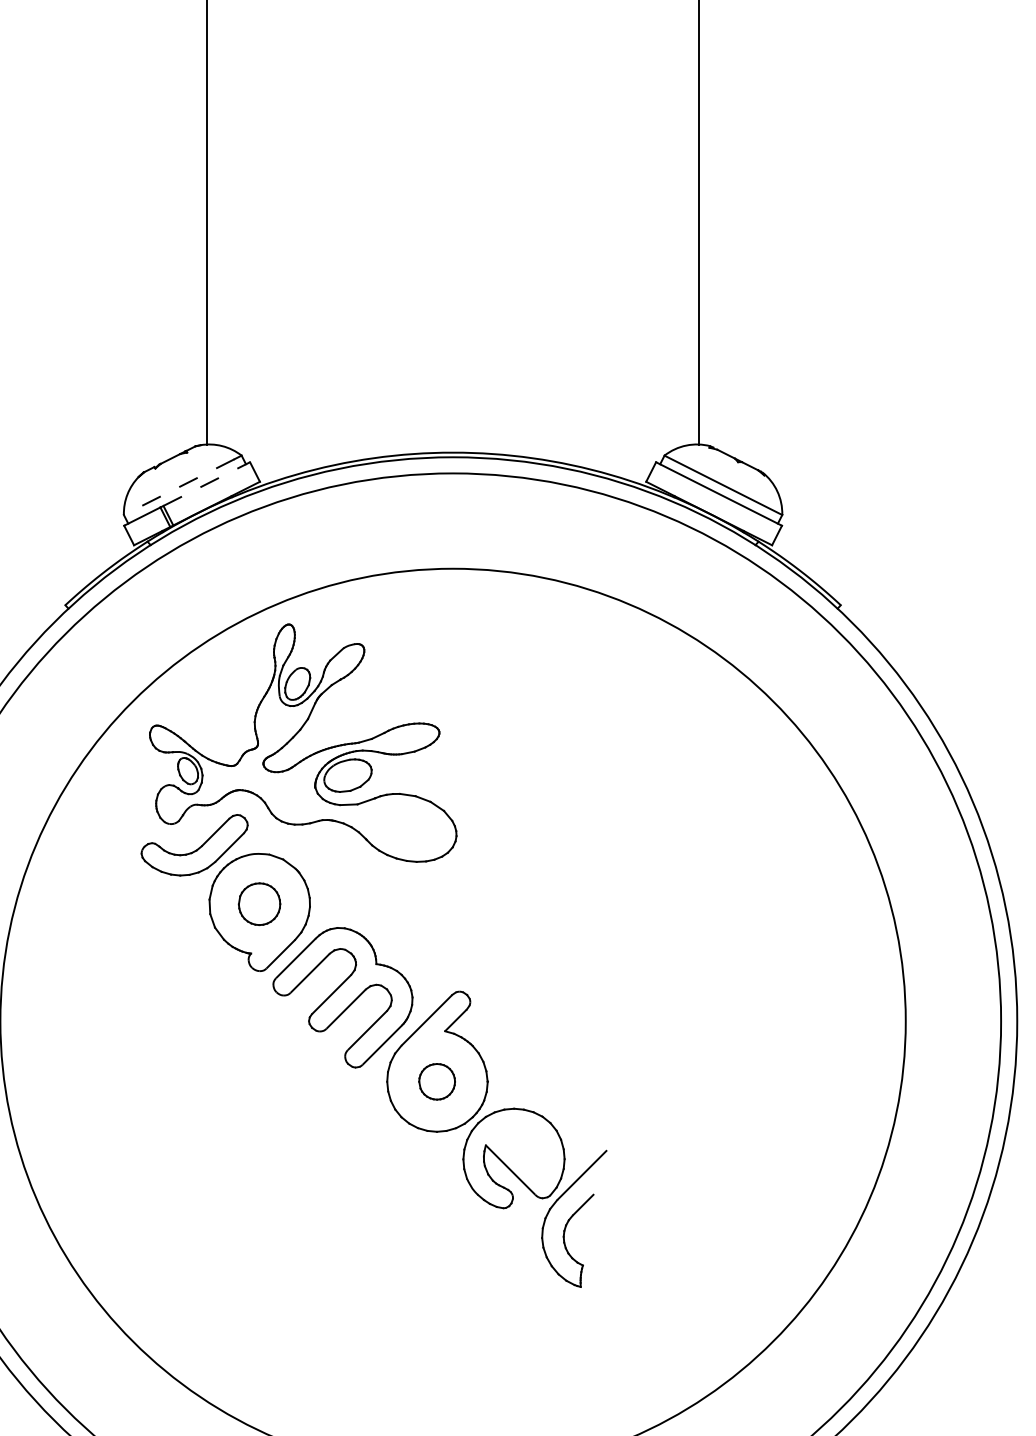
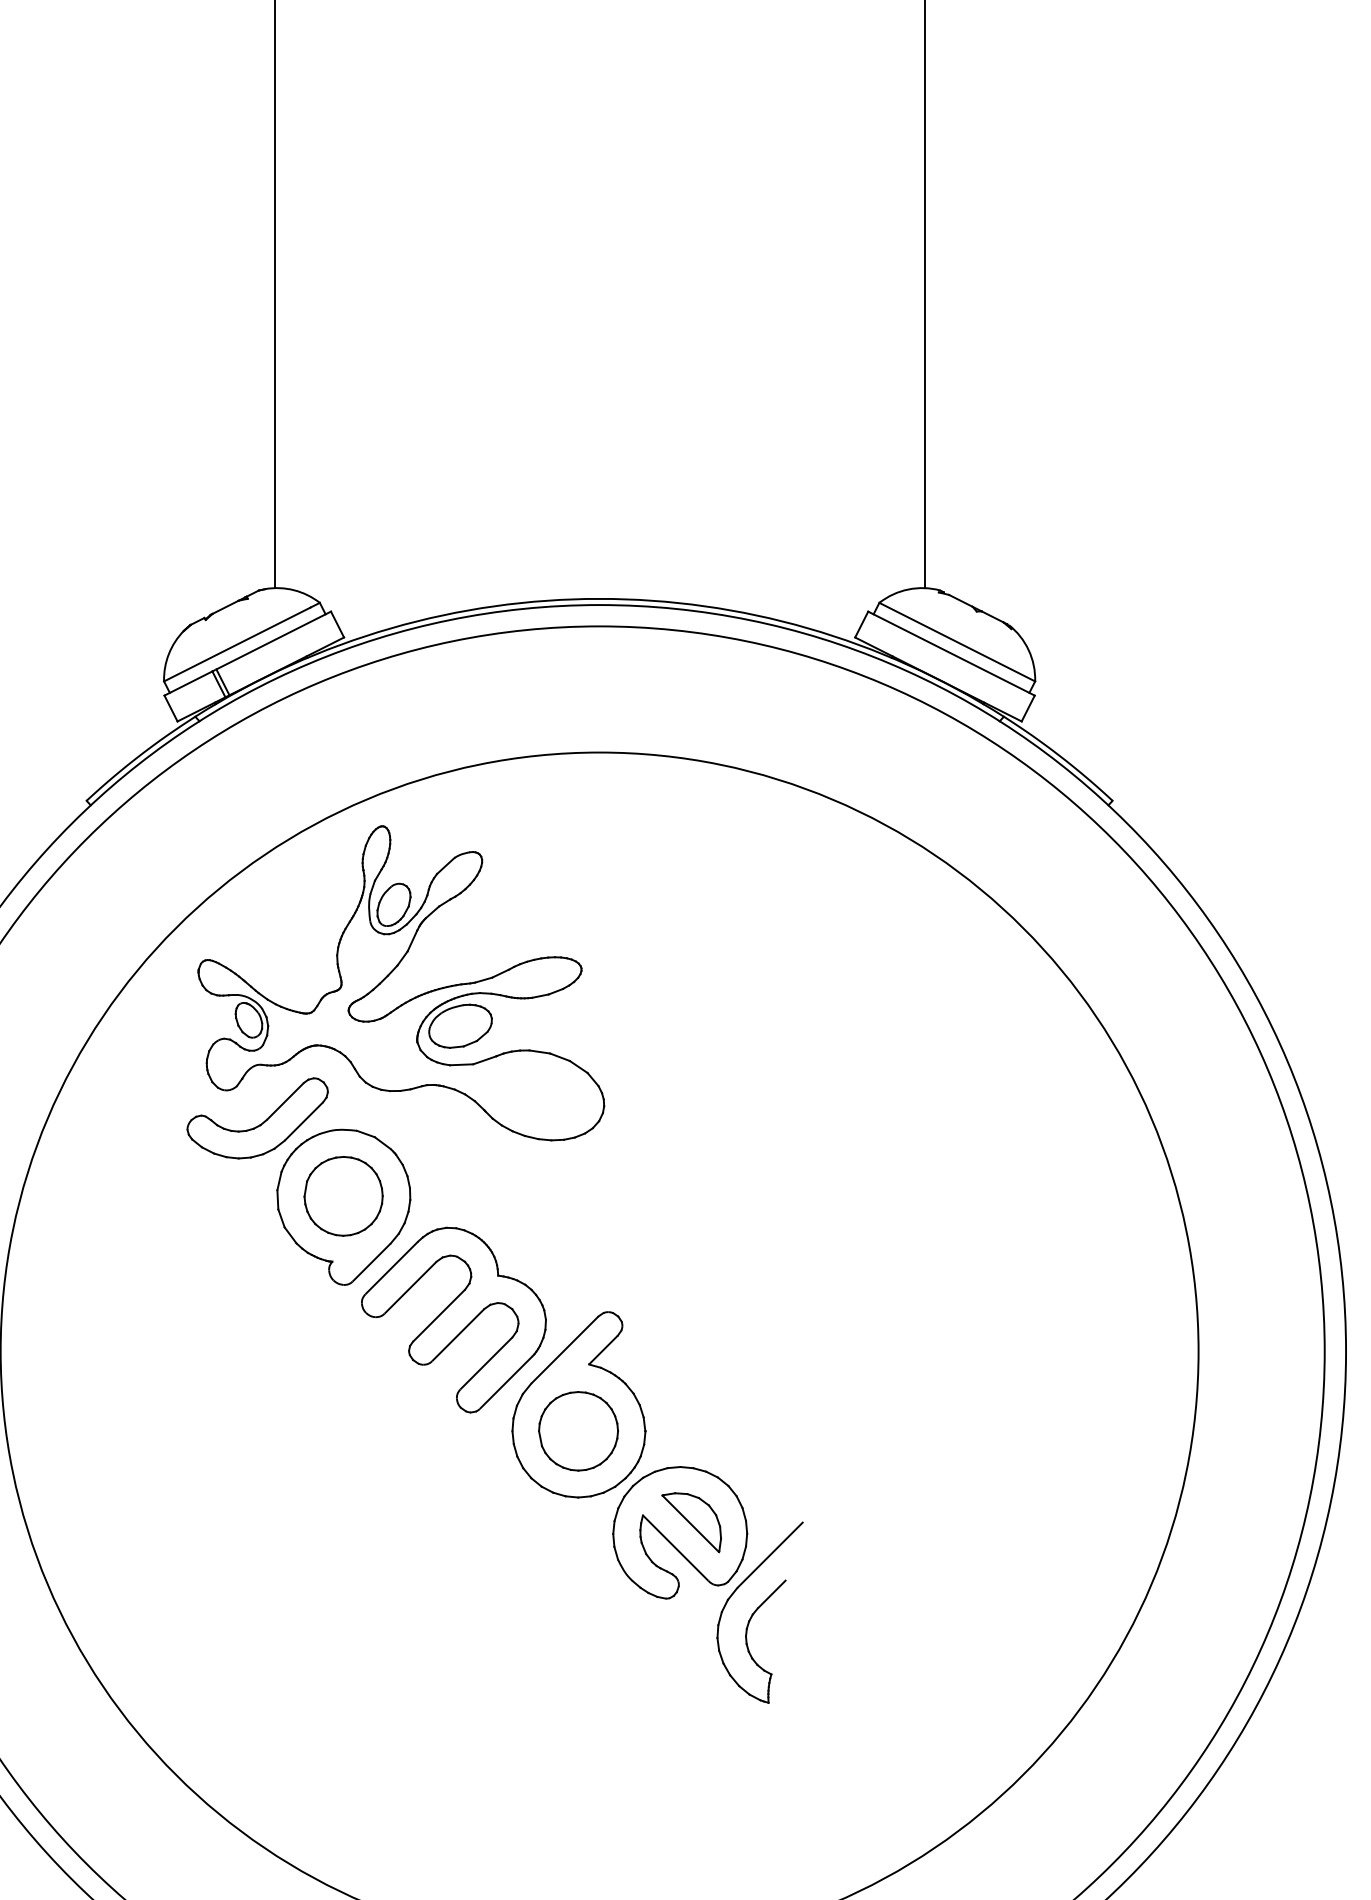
line: (207, 484) -> (274, 640), dashed -> solid
line: (178, 487) -> (236, 644), dashed -> solid
part: (259, 904) -> (343, 1196), size x1.43
part: (437, 1081) -> (578, 1431), size x1.67
part: (522, 1150) -> (691, 1522), added

